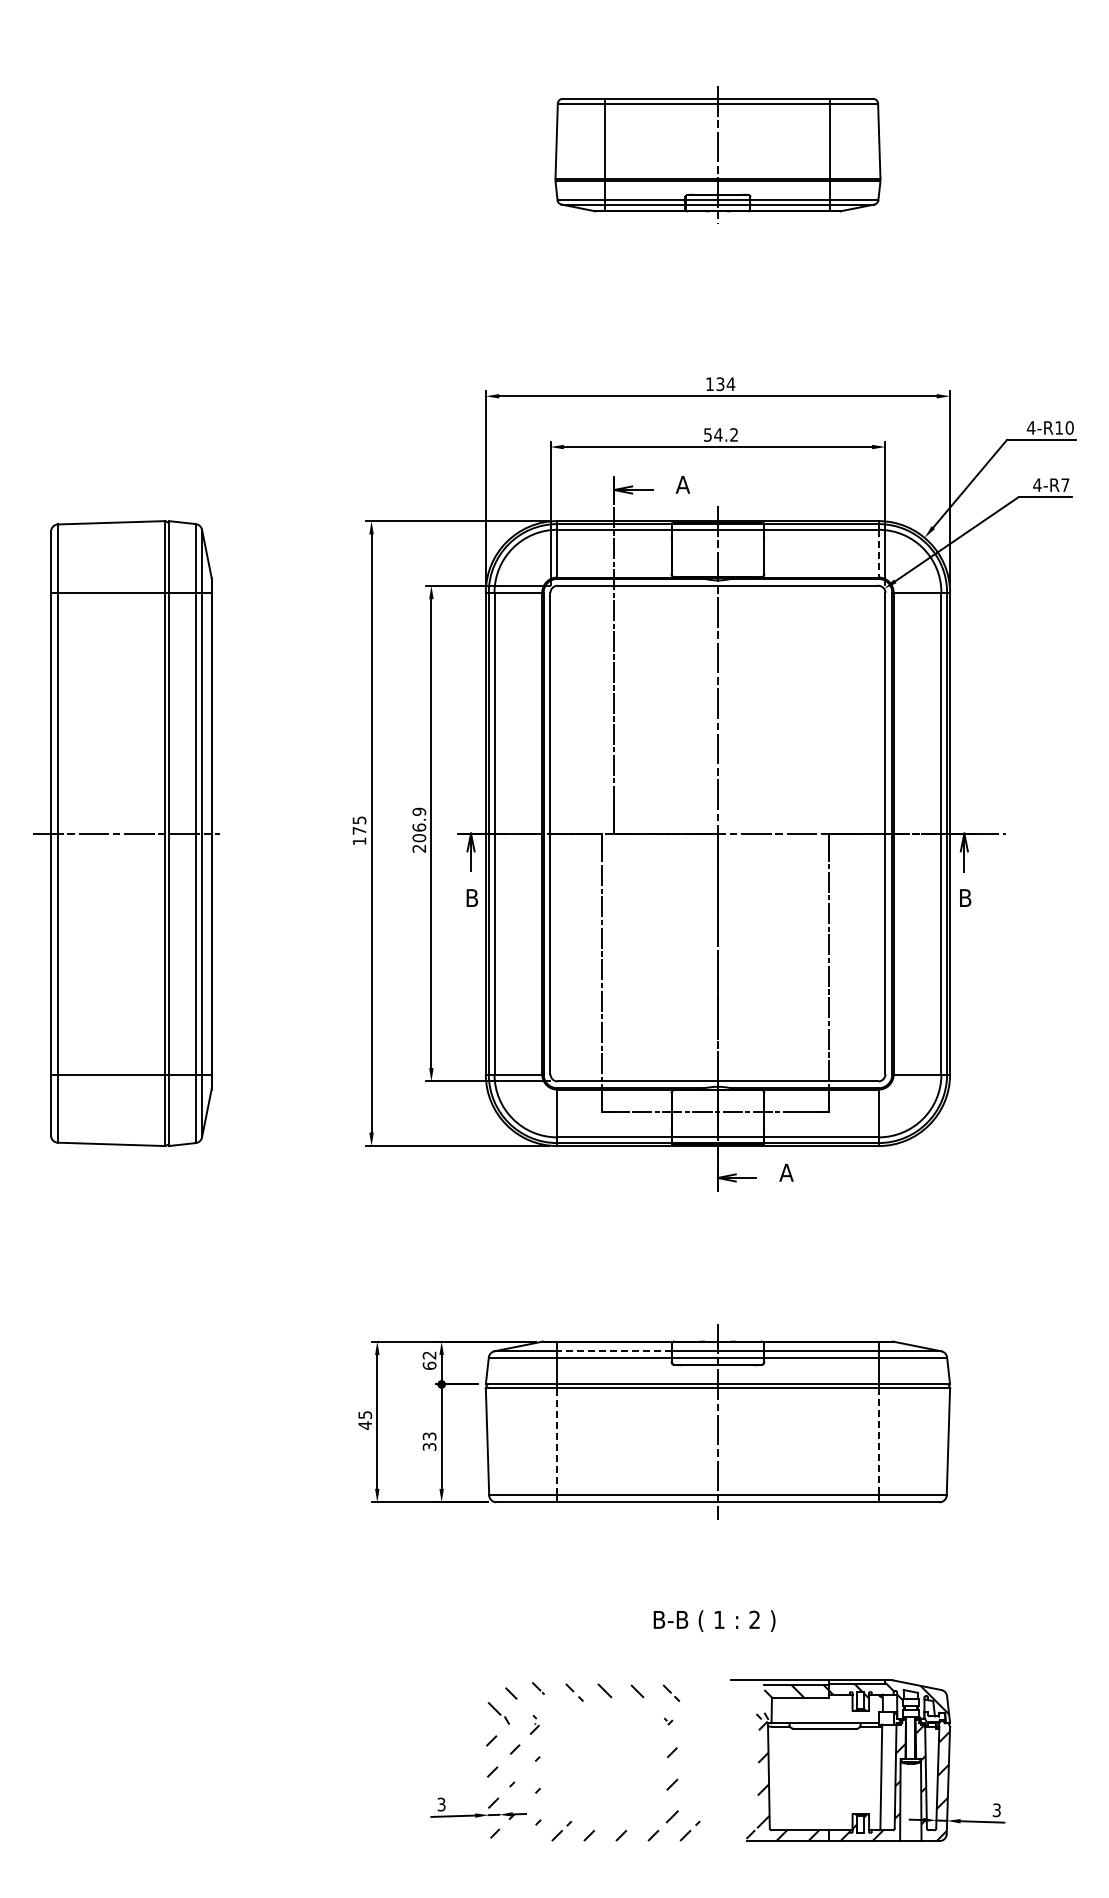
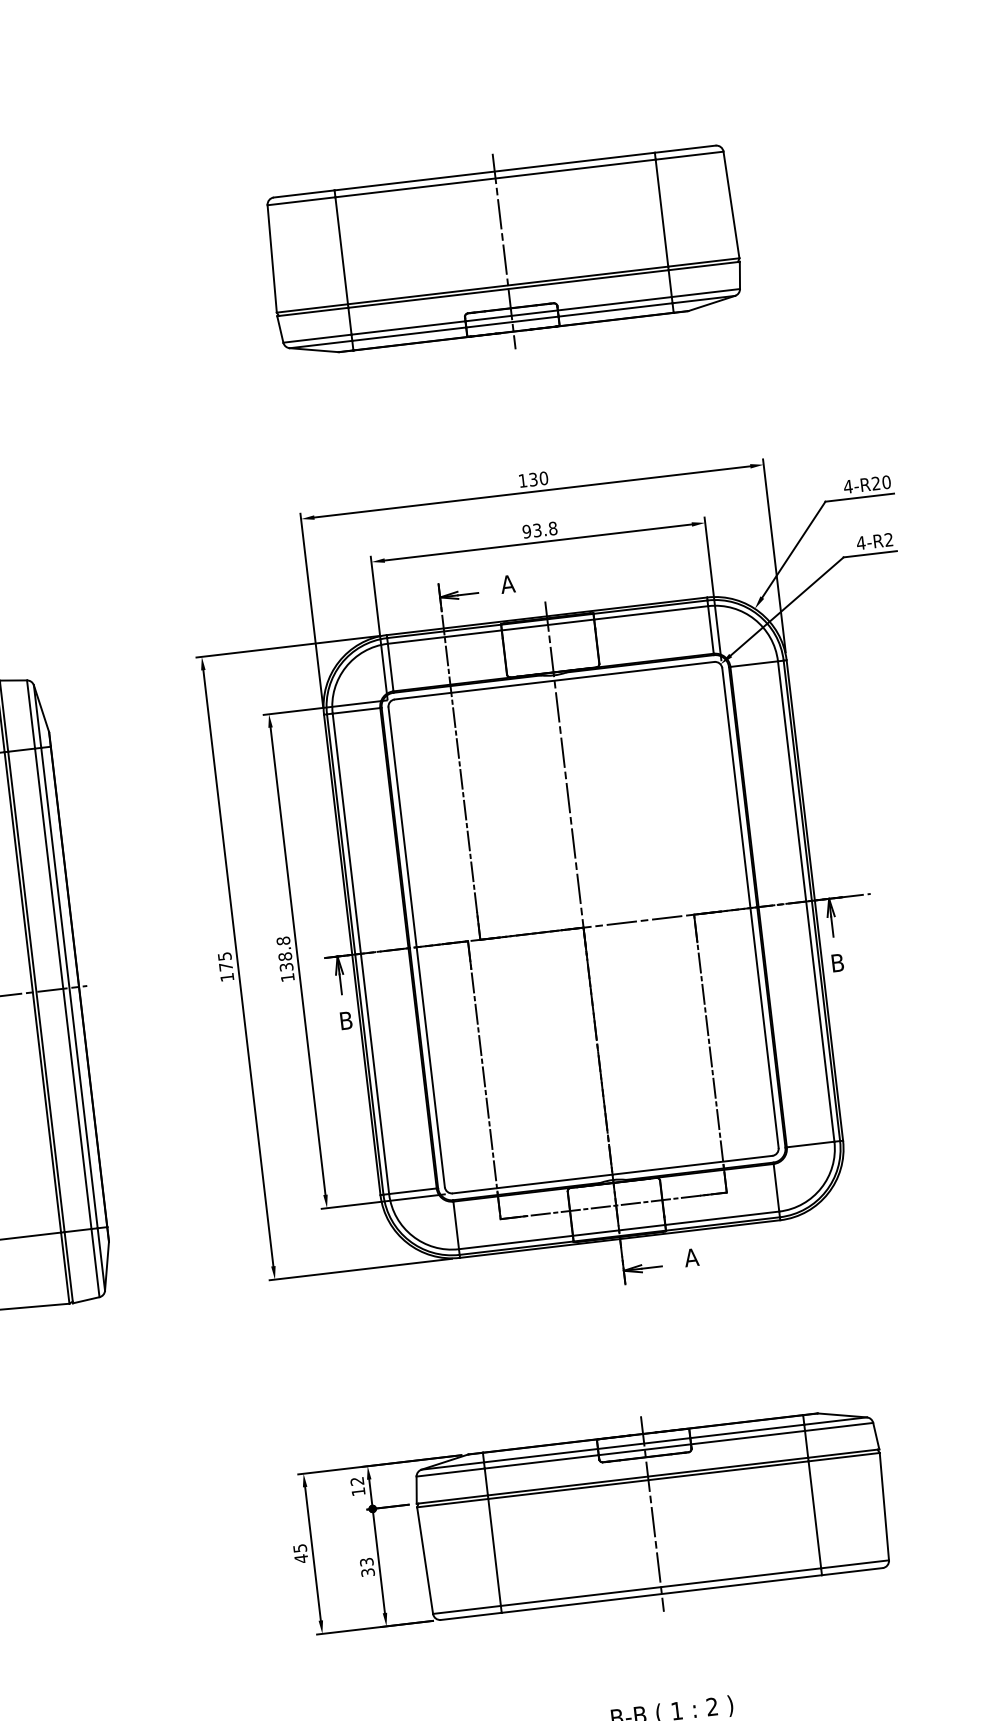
part: (717, 154) -> (503, 251), size x1.43
text: (730, 384) -> (543, 478), 134 -> 130
text: (1058, 427) -> (875, 483), 4-R10 -> 4-R20
text: (720, 434) -> (539, 529), 54.2 -> 93.8
text: (1065, 484) -> (889, 539), 4-R7 -> 4-R2
line: (878, 553) -> (710, 629), dashed -> solid
text: (419, 829) -> (285, 958), 206.9 -> 138.8
line: (613, 1351) -> (540, 1455), dashed -> solid
text: (429, 1365) -> (358, 1491), 62 -> 12
line: (557, 1441) -> (494, 1552), dashed -> solid
line: (878, 1441) -> (814, 1514), dashed -> solid

